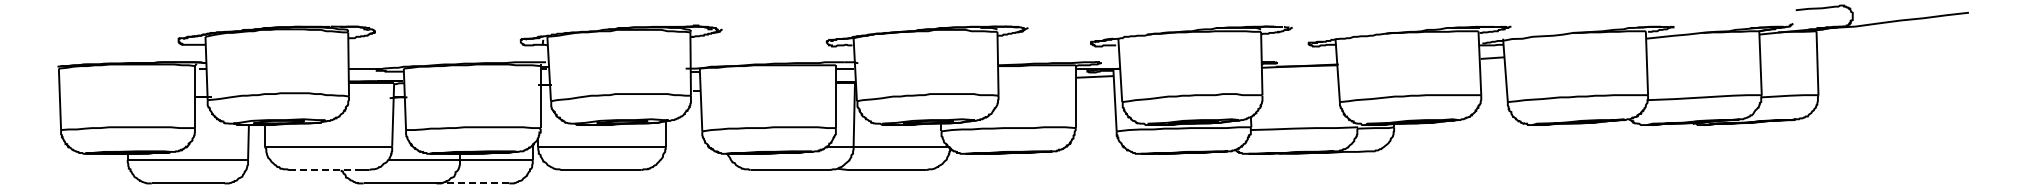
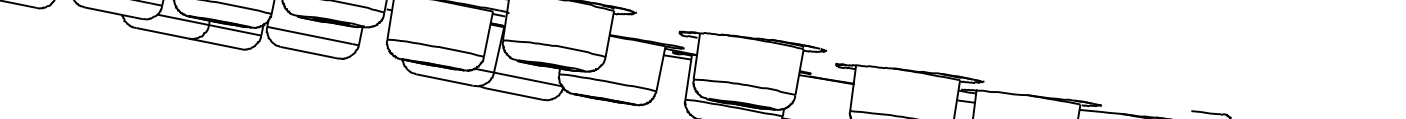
line: (324, 169) -> (110, 12), dashed -> solid
line: (473, 183) -> (215, 43), dashed -> solid

